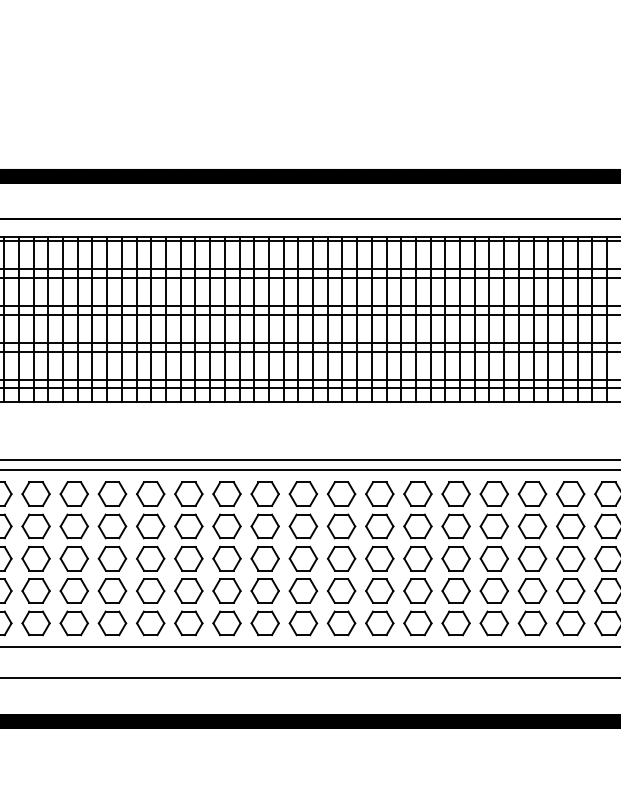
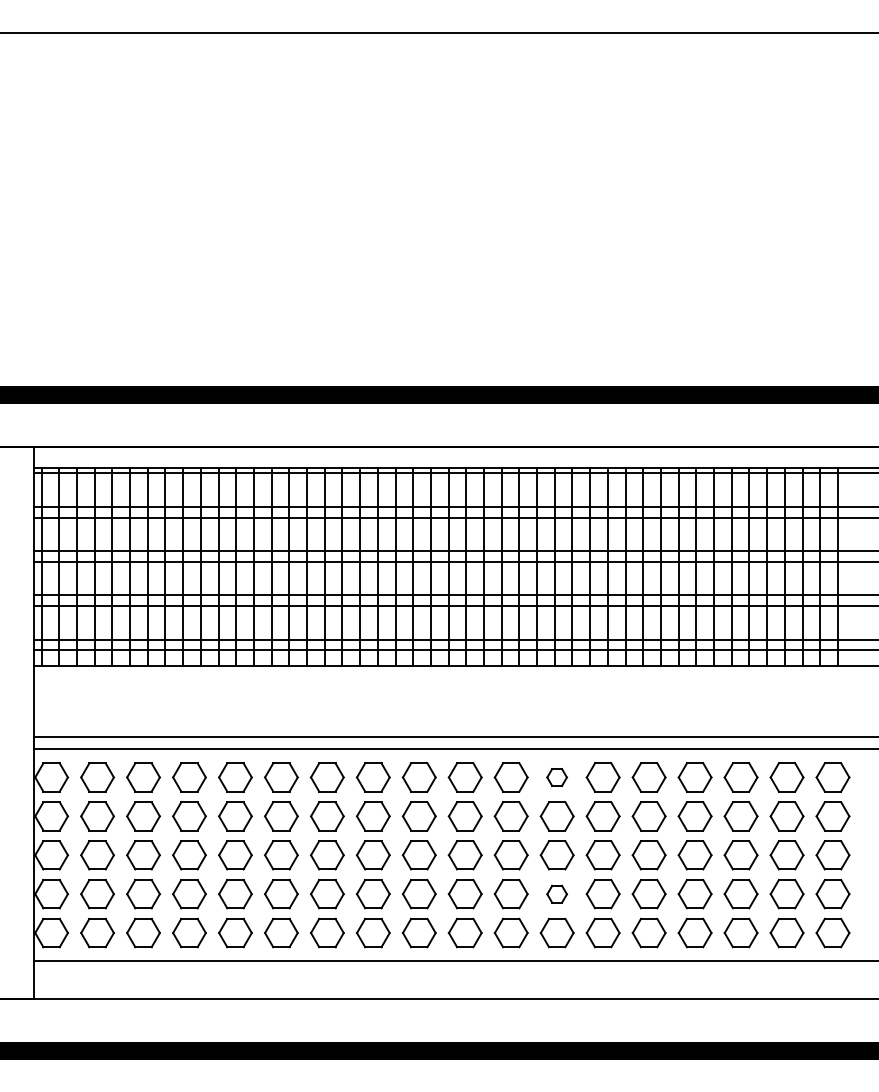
part: (417, 494) -> (556, 777), size x0.6
part: (417, 591) -> (556, 894), size x0.6

